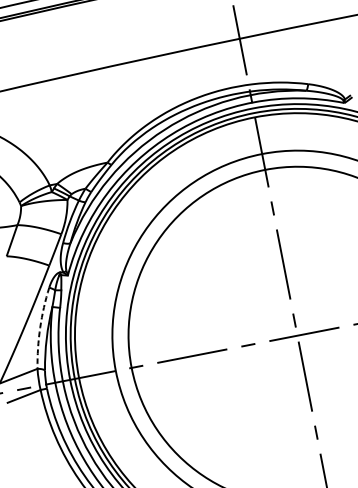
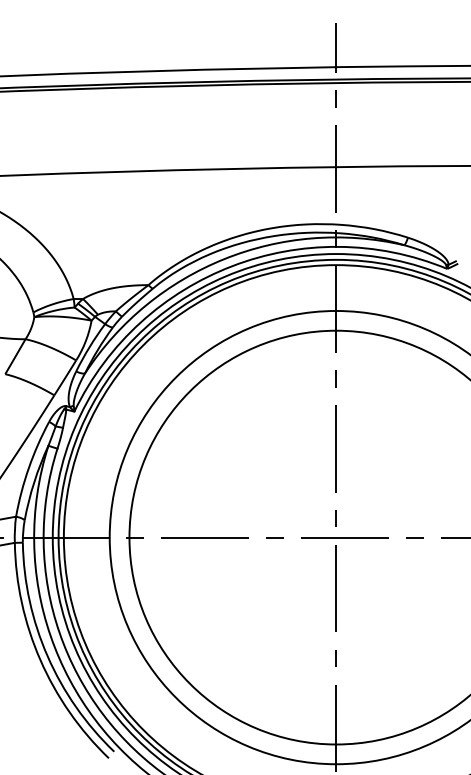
arc: (39, 328) -> (28, 468), dashed -> solid

